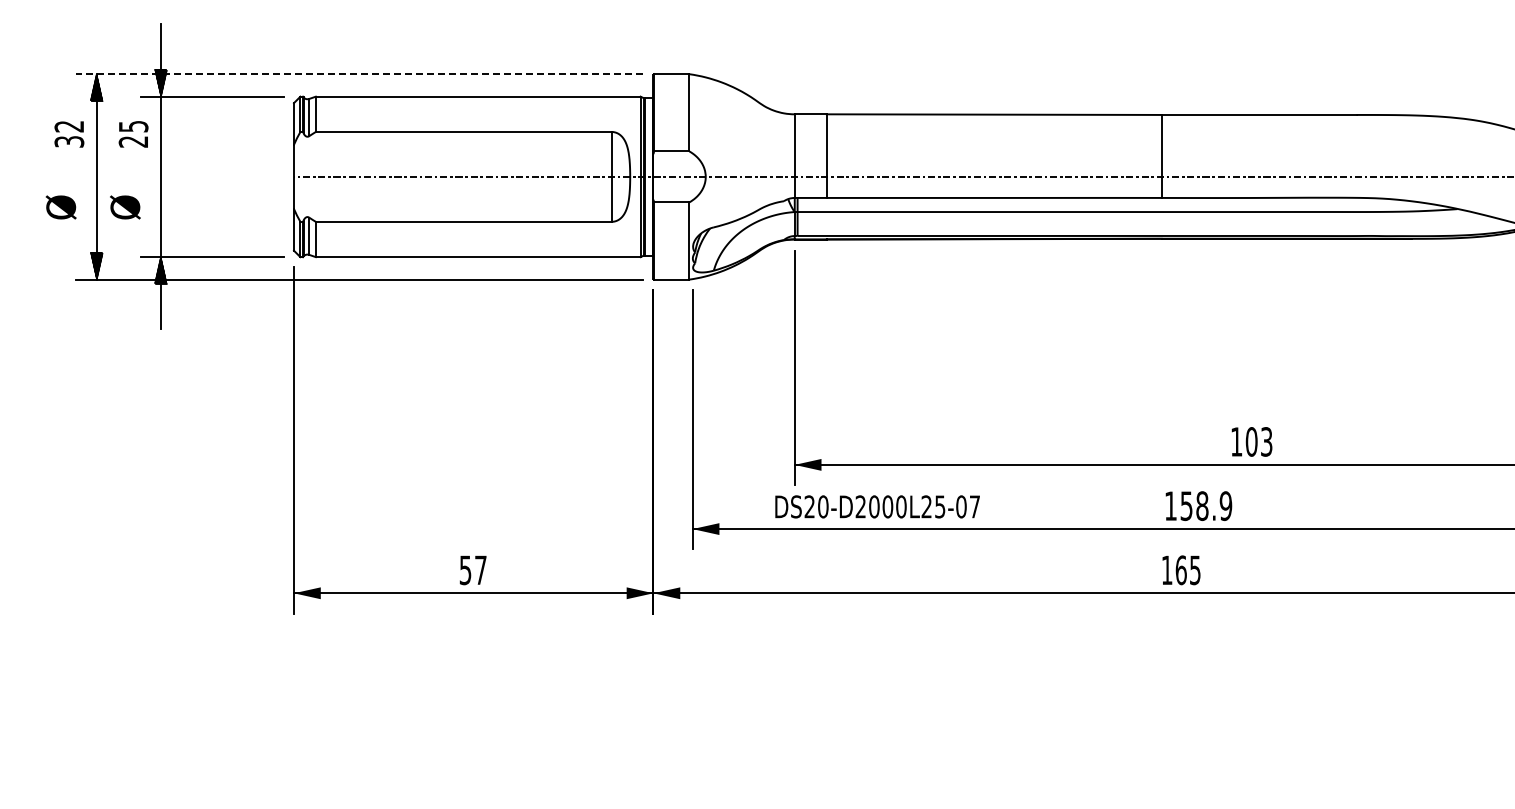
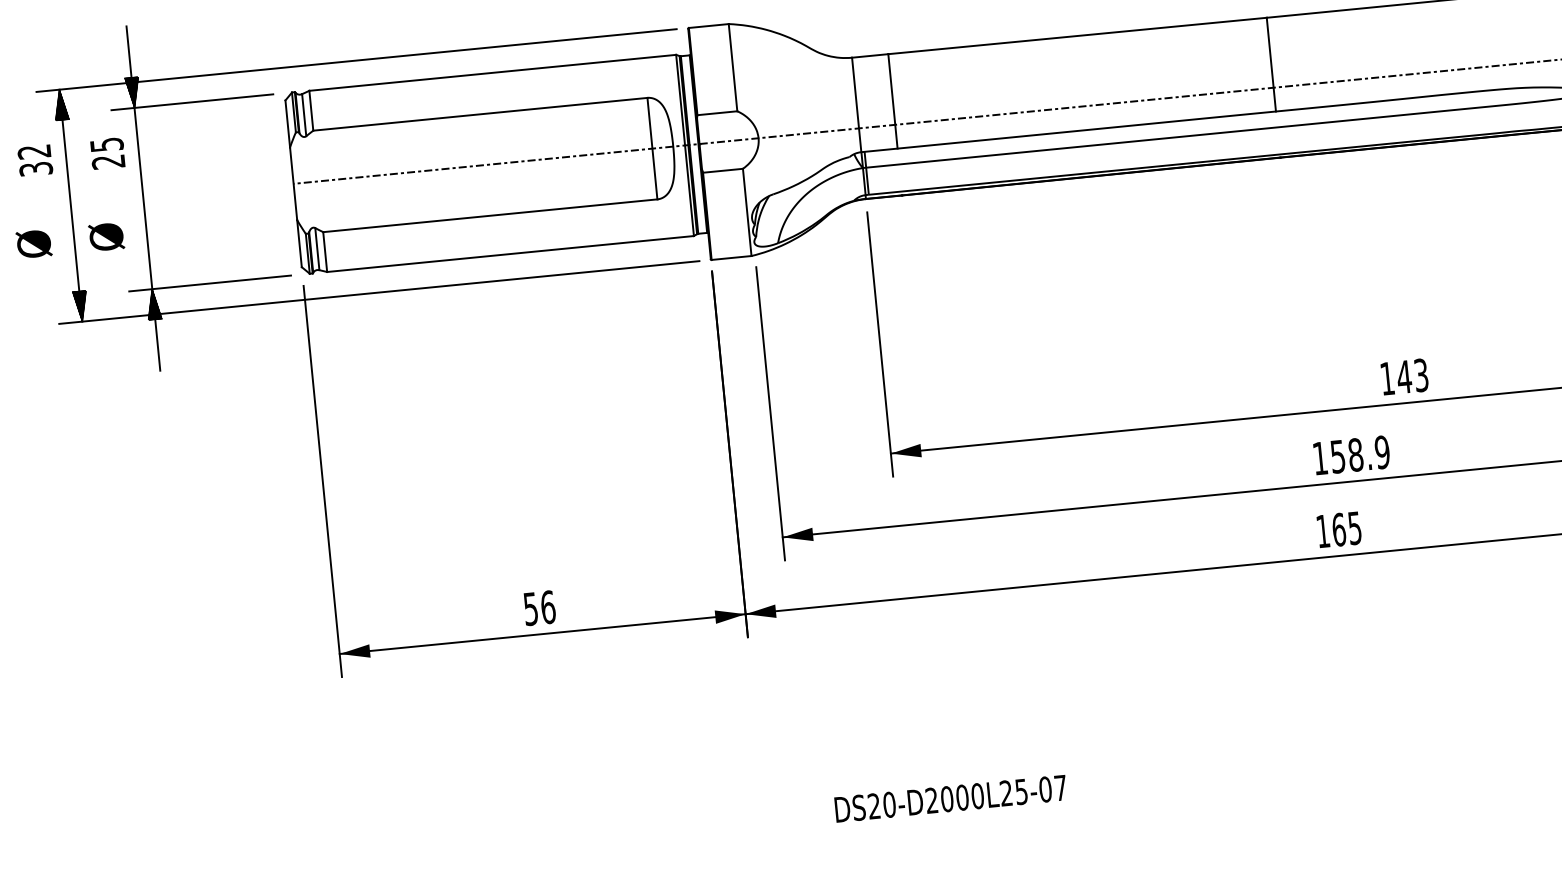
line: (359, 74) -> (356, 60), dashed -> solid
text: (1251, 441) -> (1404, 376), 103 -> 143
text: (877, 506) -> (950, 798), moved
text: (480, 570) -> (547, 607), 57 -> 56

